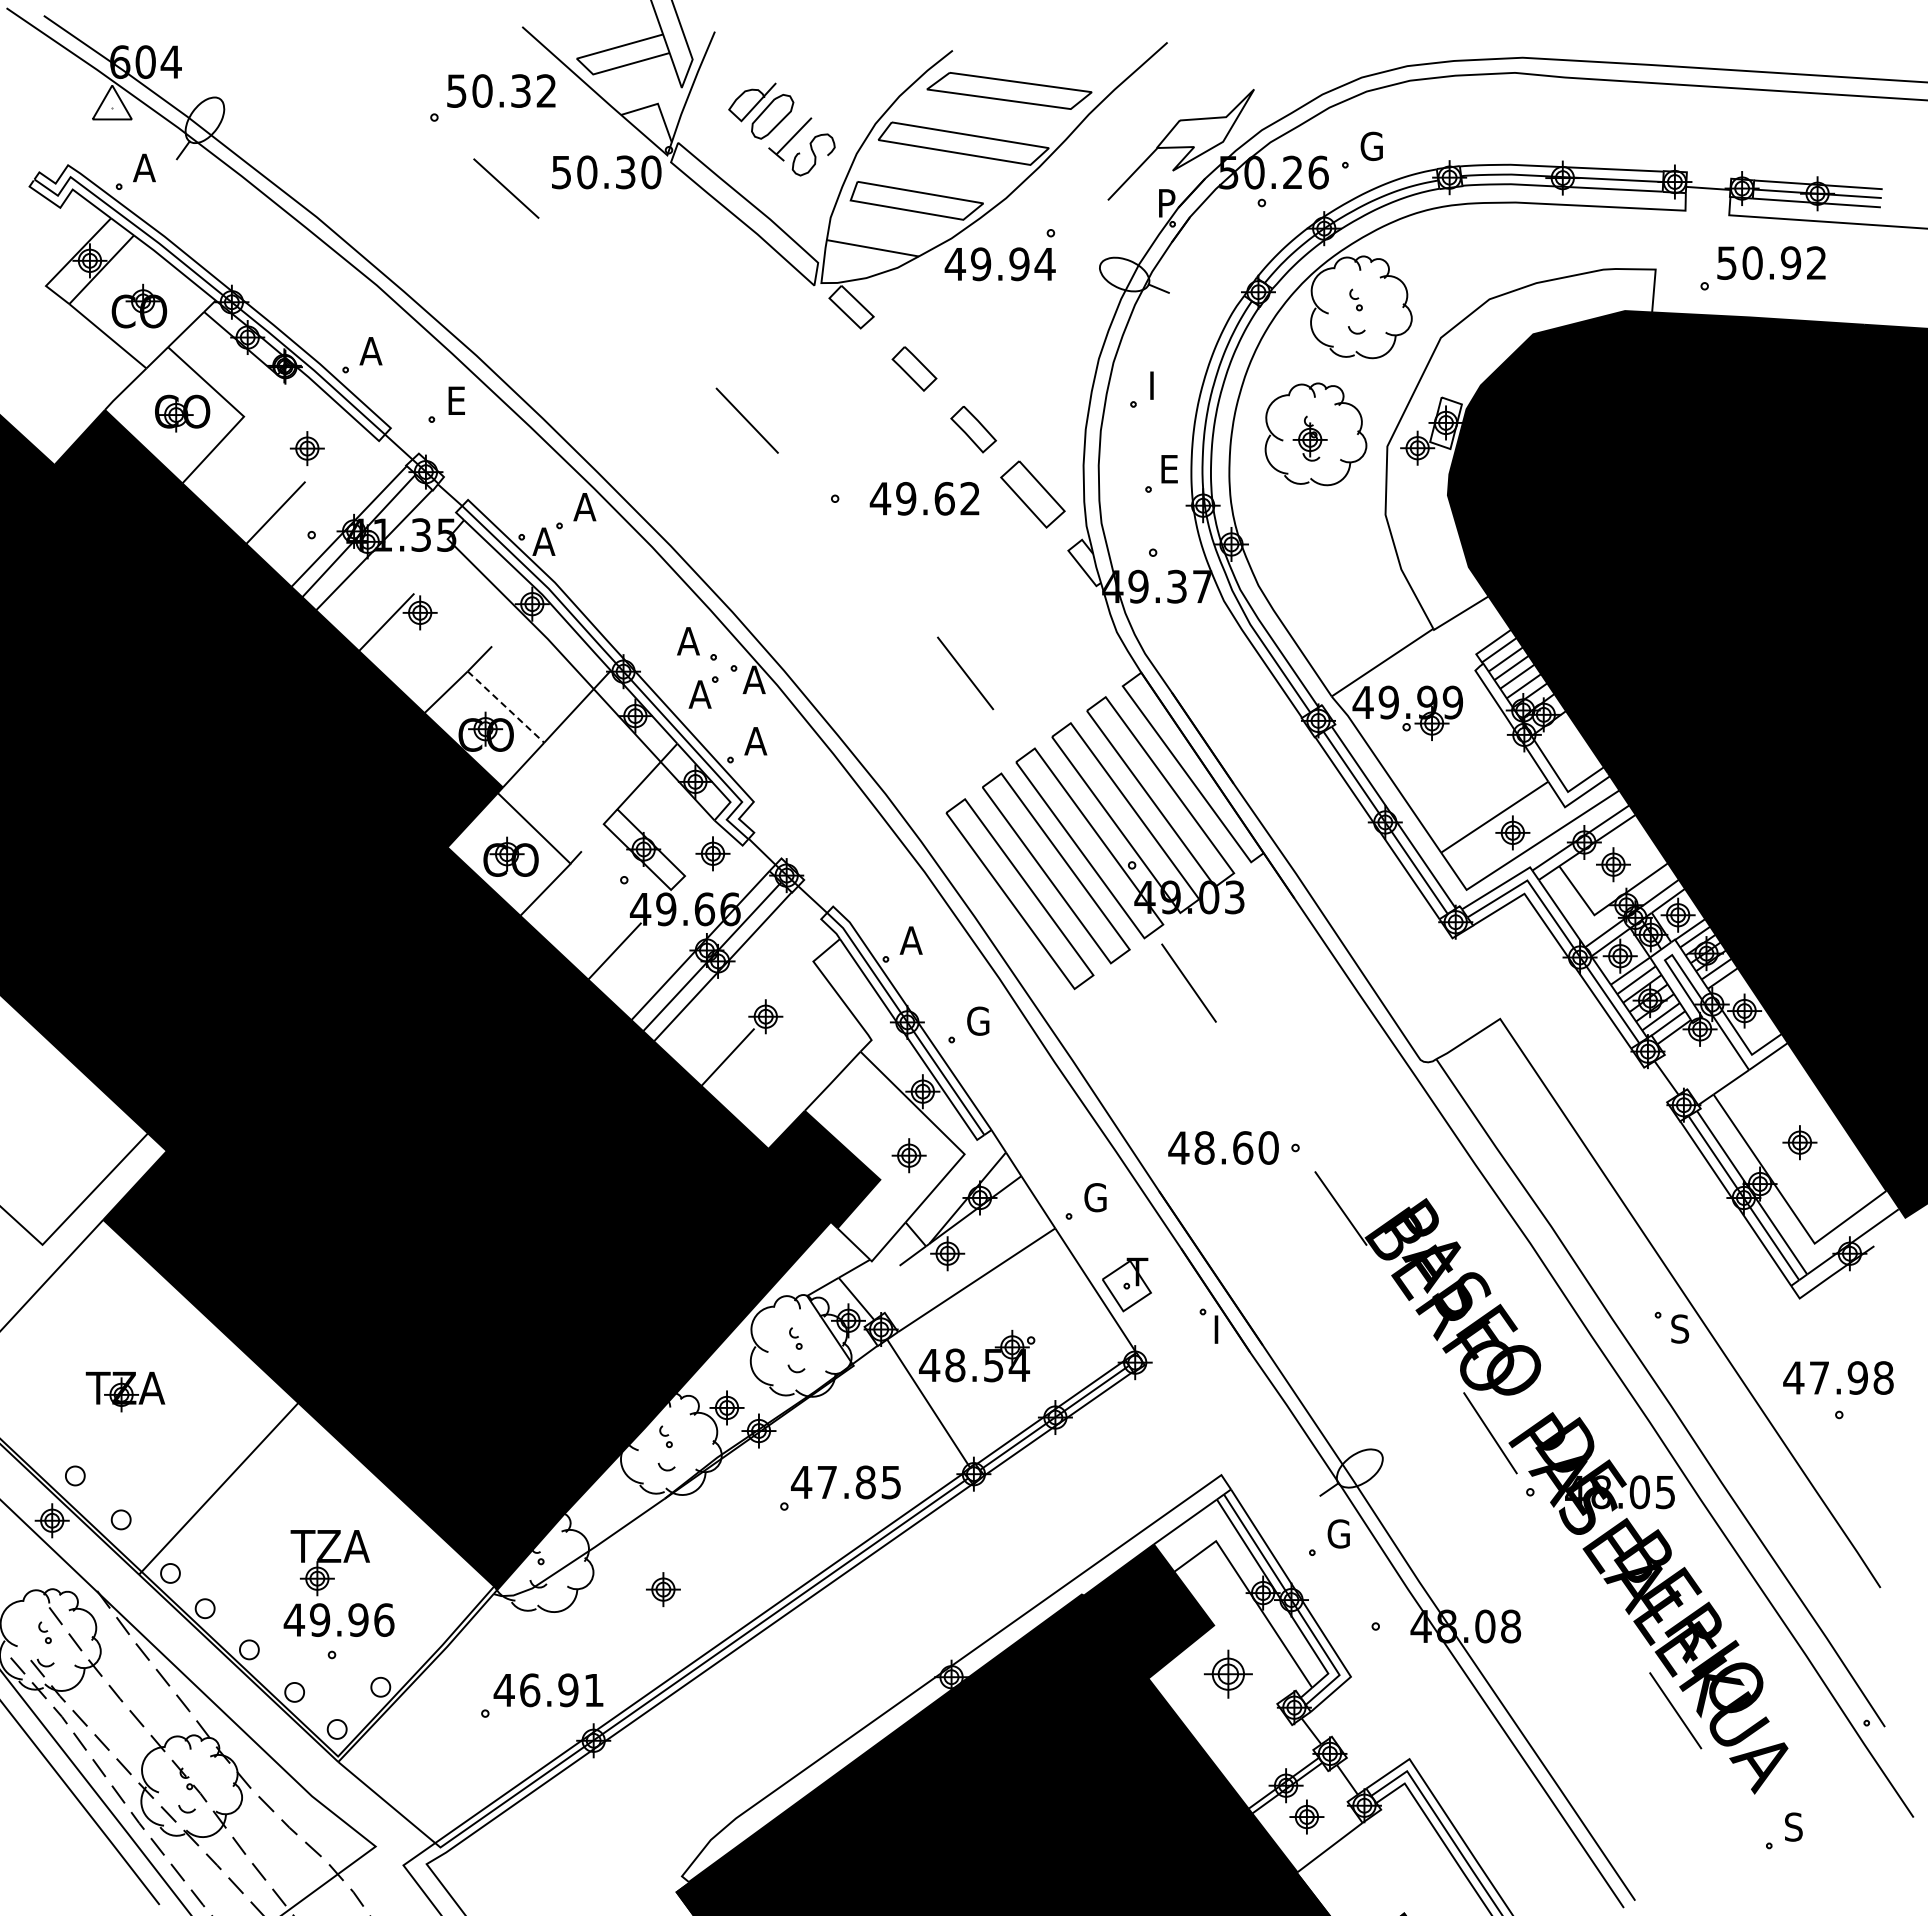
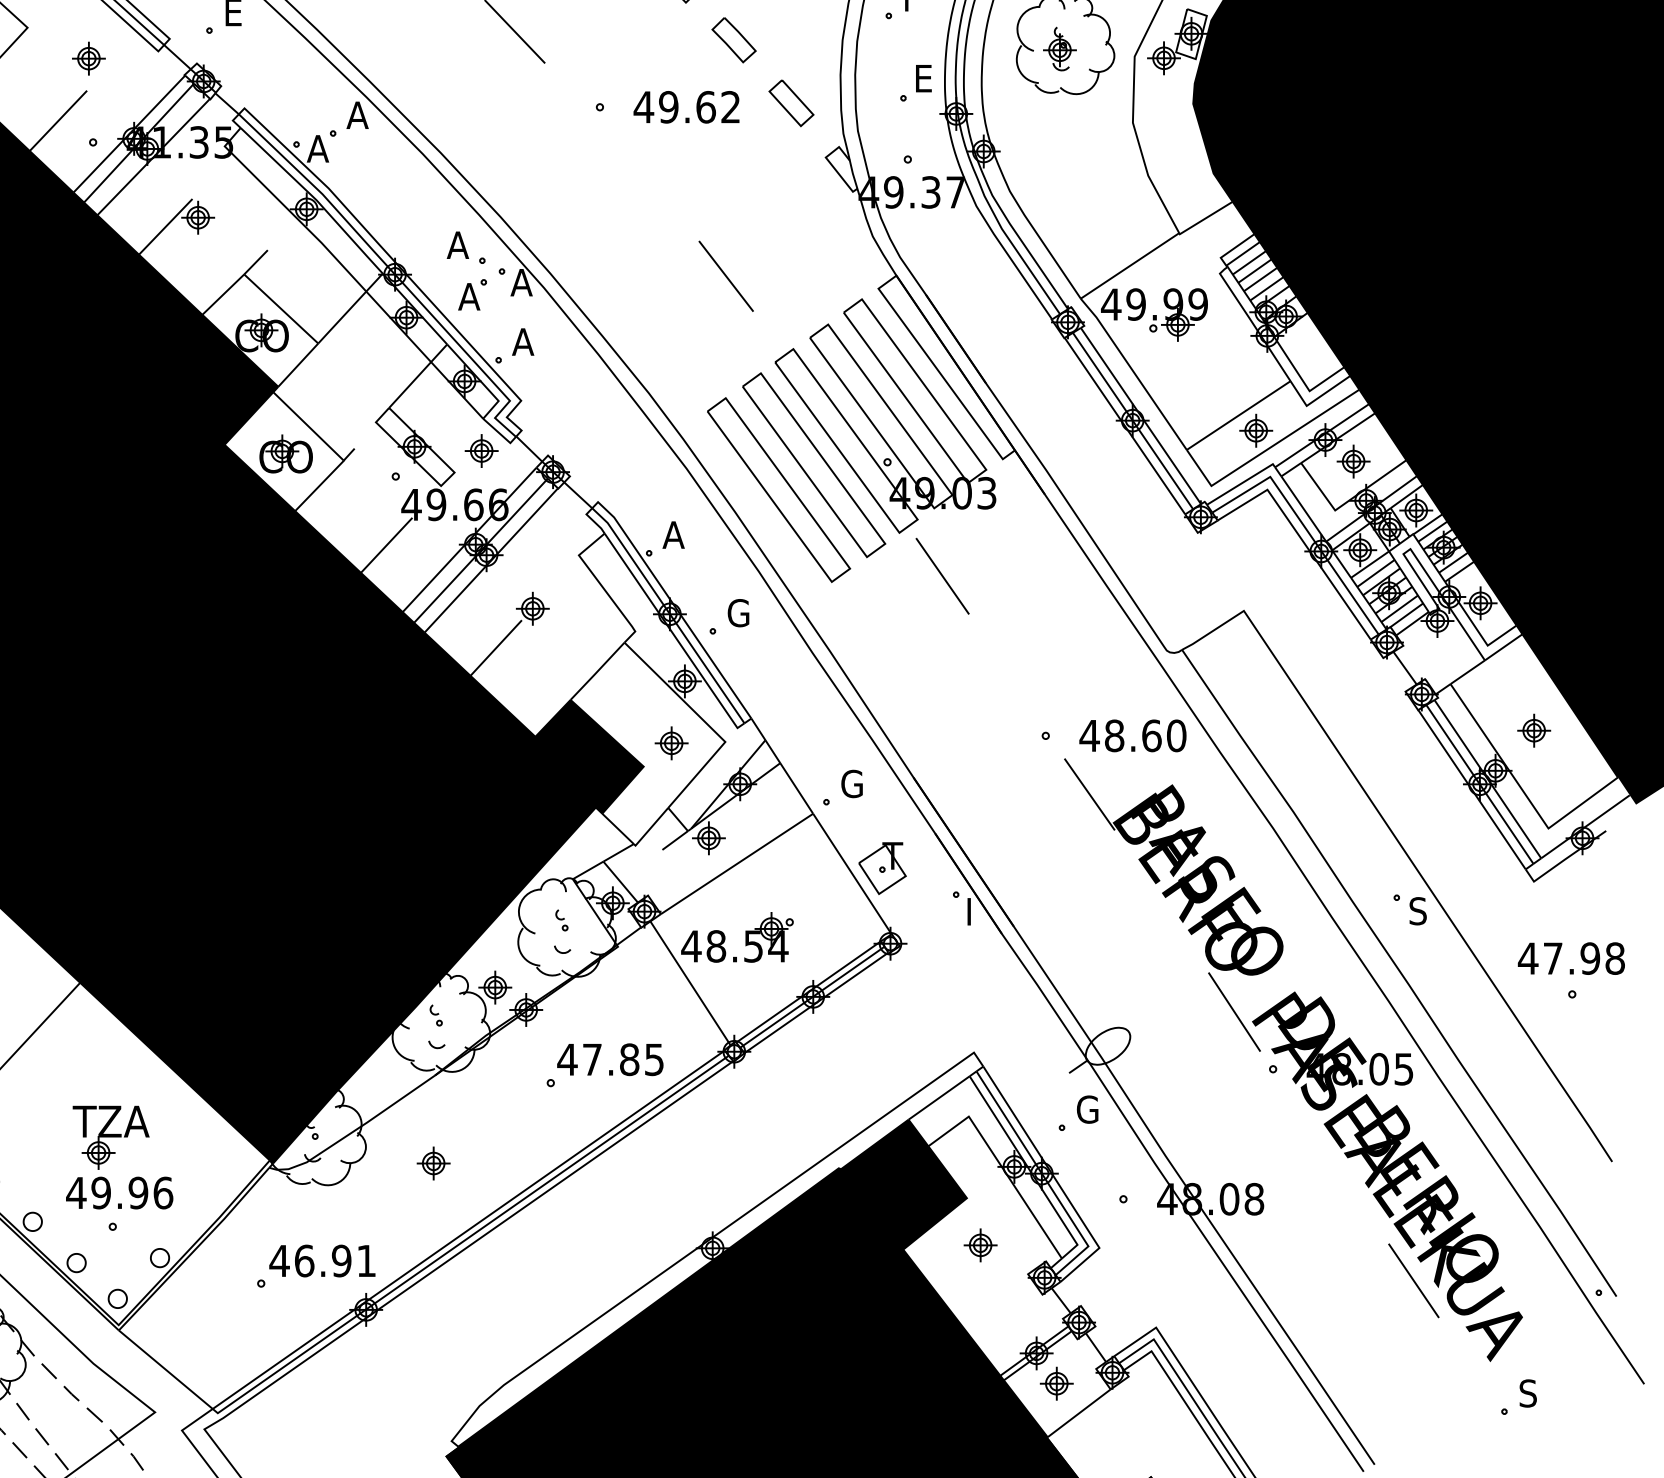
part: (1032, 494) -> (791, 103), size x0.71
line: (506, 707) -> (281, 309), dashed -> solid
text: (1223, 1147) -> (1132, 735), moved
part: (1227, 1673) -> (979, 1244), size x0.71

